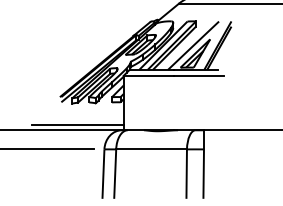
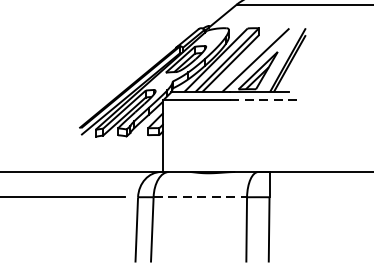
line: (199, 75) -> (263, 99), solid -> dashed
line: (77, 124) -> (102, 164), removed
line: (152, 149) -> (201, 197), solid -> dashed

